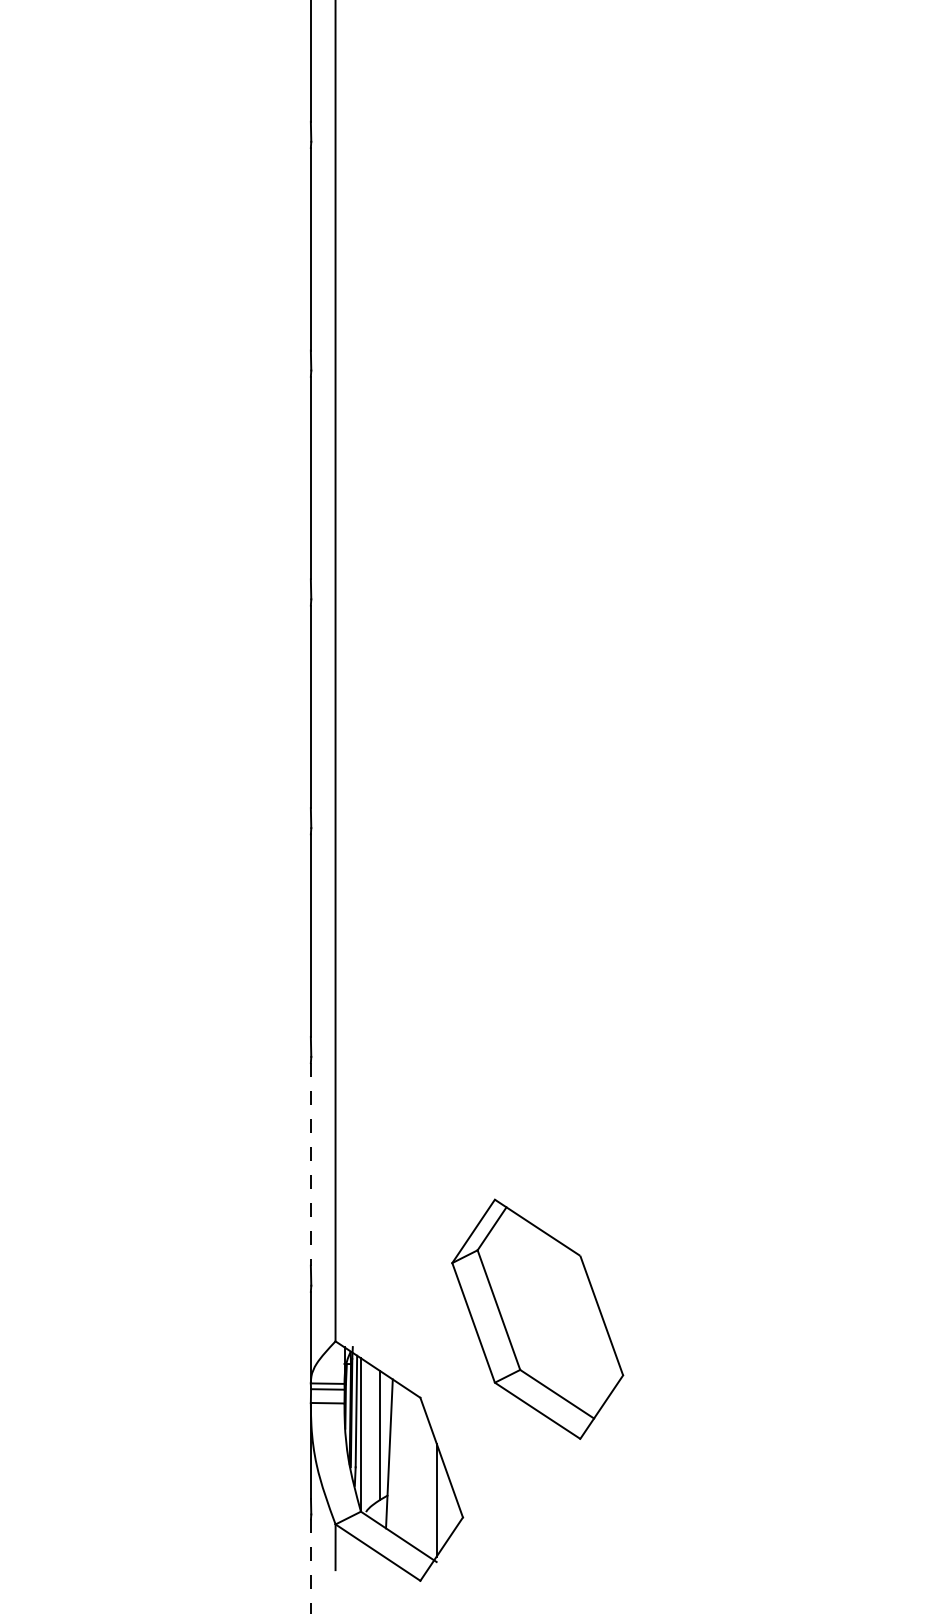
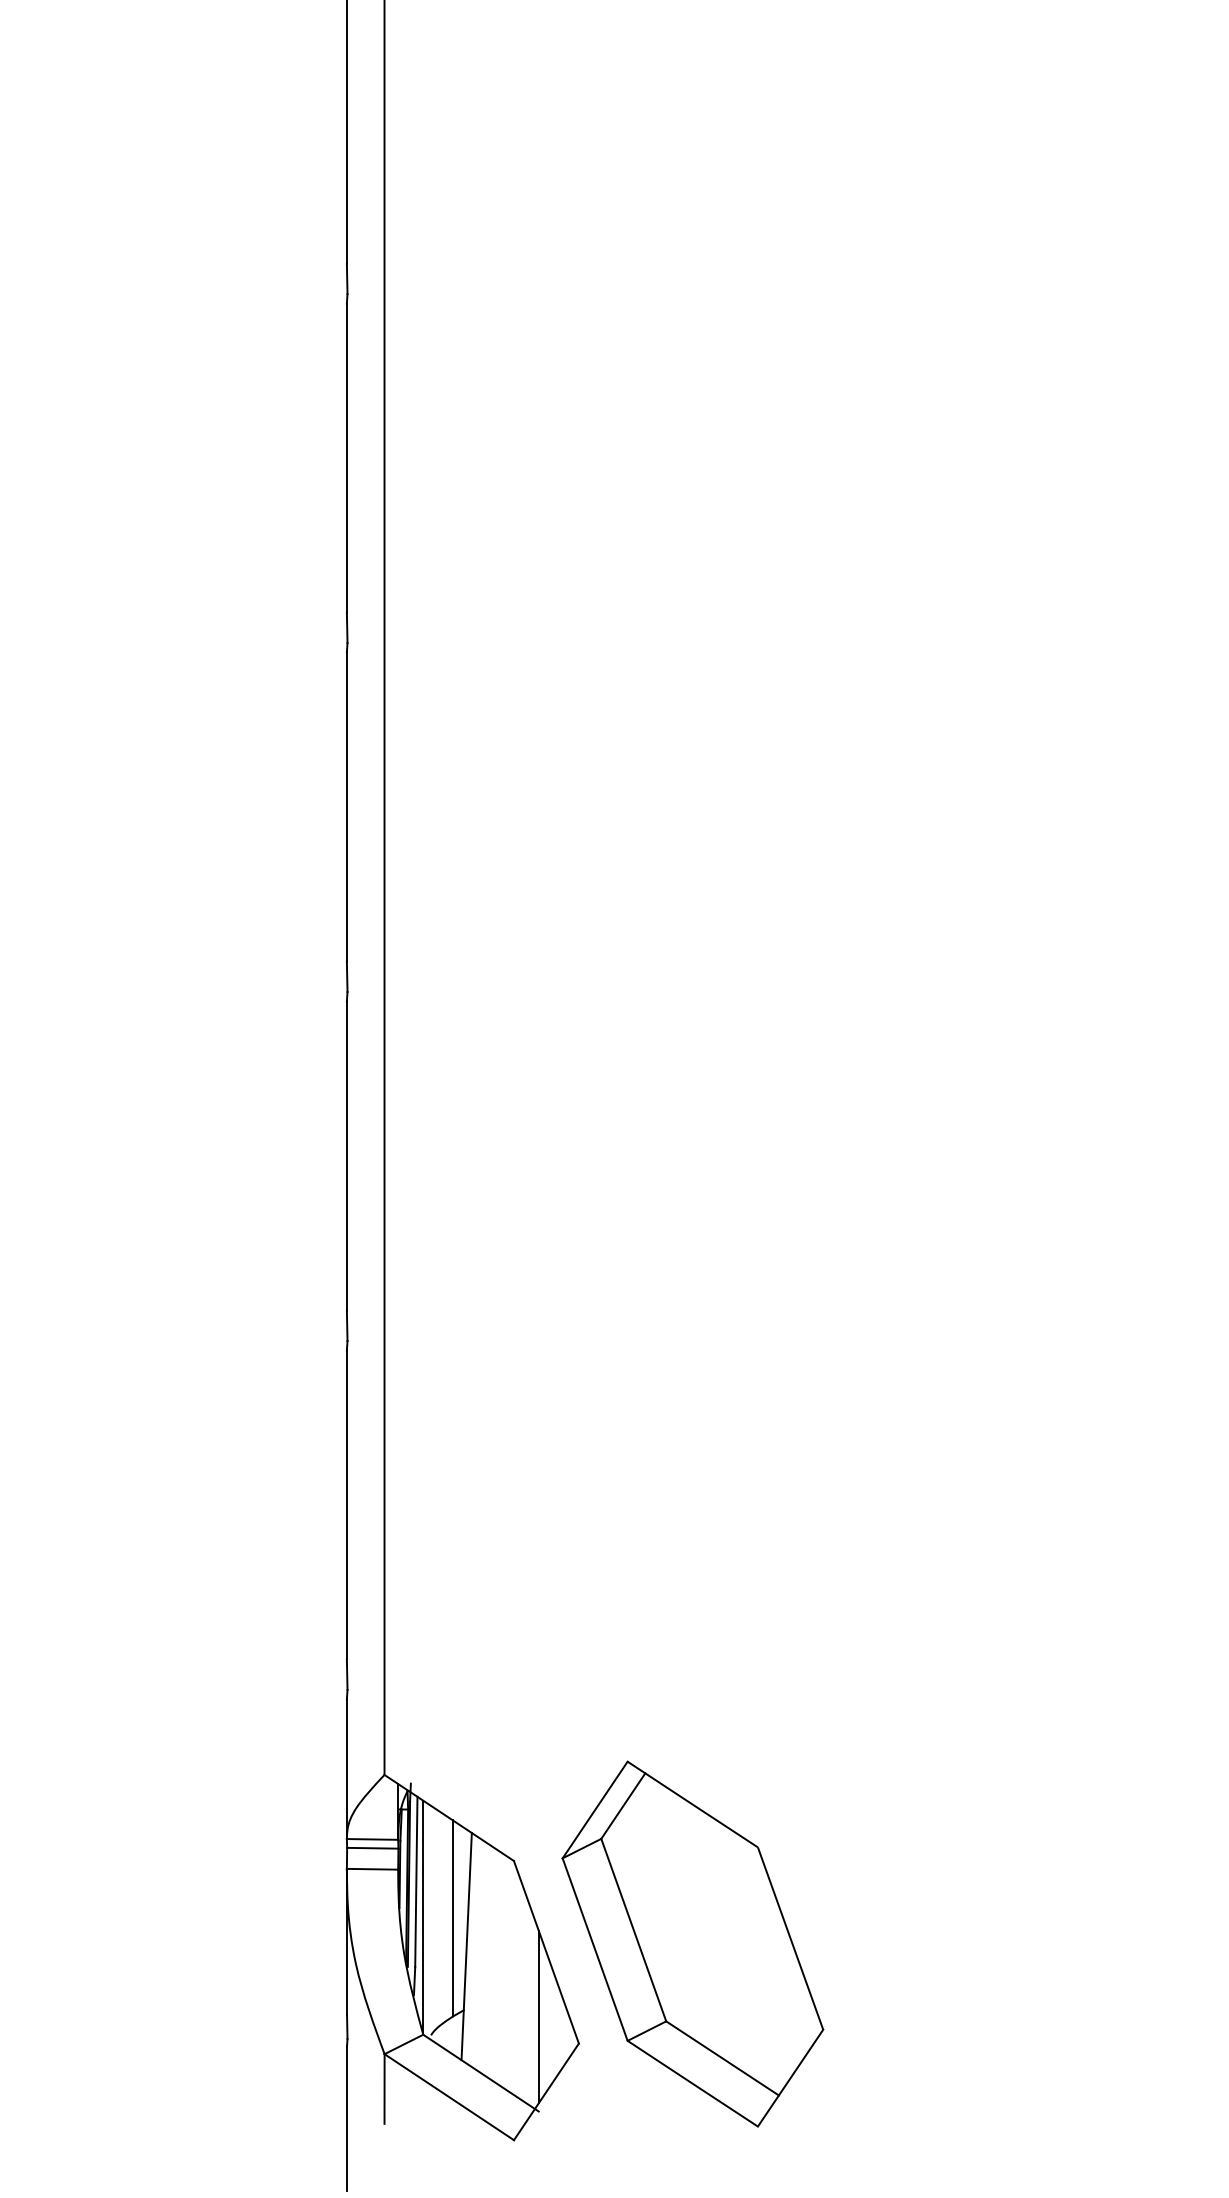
line: (310, 1164) -> (346, 1505), dashed -> solid
part: (537, 1318) -> (692, 1942), moved
line: (310, 1567) -> (346, 2119), dashed -> solid

